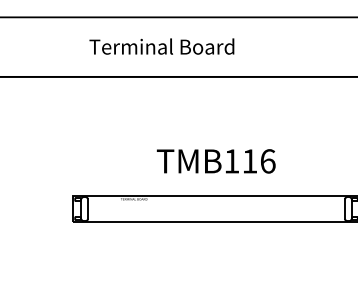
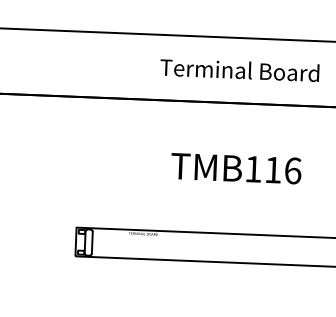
text: (161, 46) -> (239, 70), moved
text: (215, 161) -> (235, 168), moved

